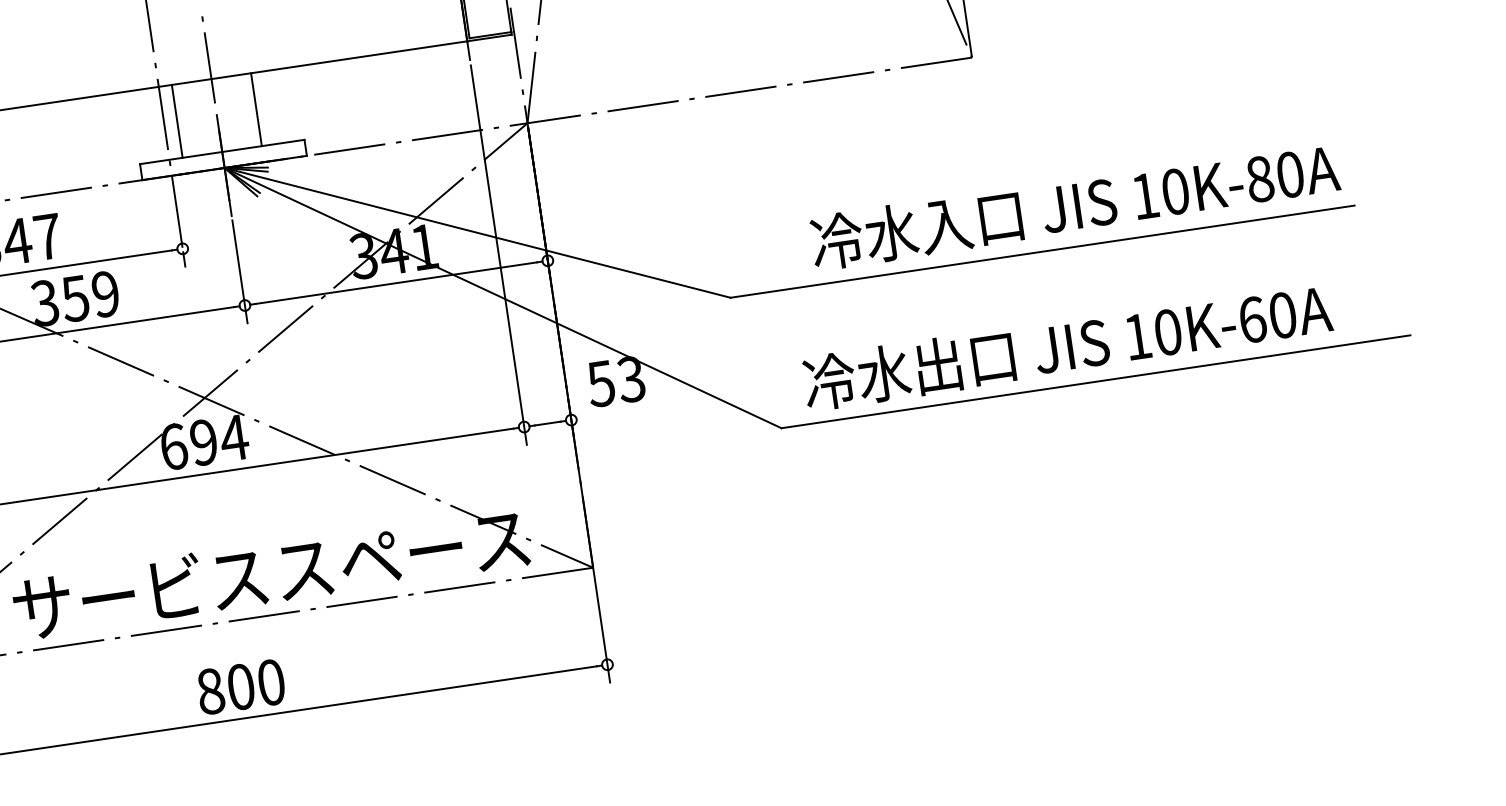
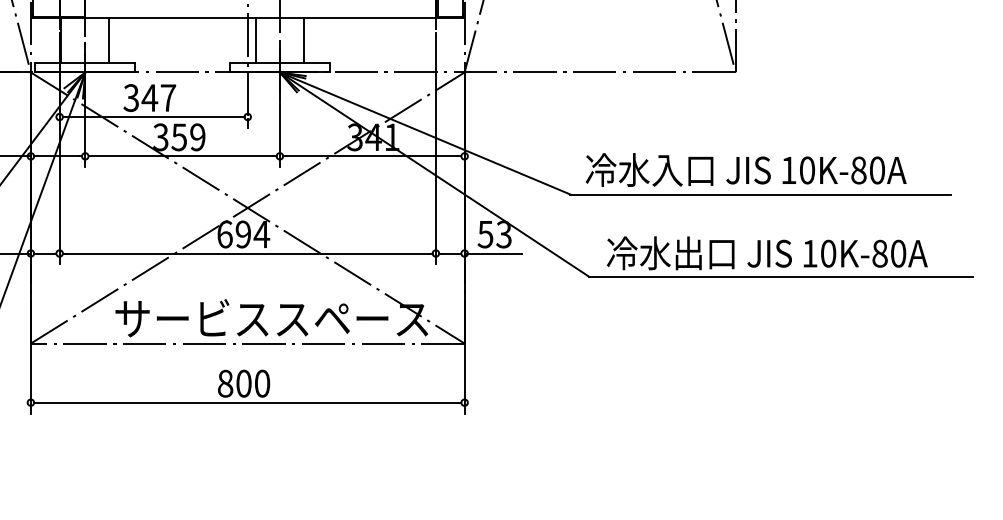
text: (1073, 205) -> (745, 169), moved
text: (1251, 319) -> (879, 253), 10K-60A -> 10K-80A
line: (617, 413) -> (492, 253), added

